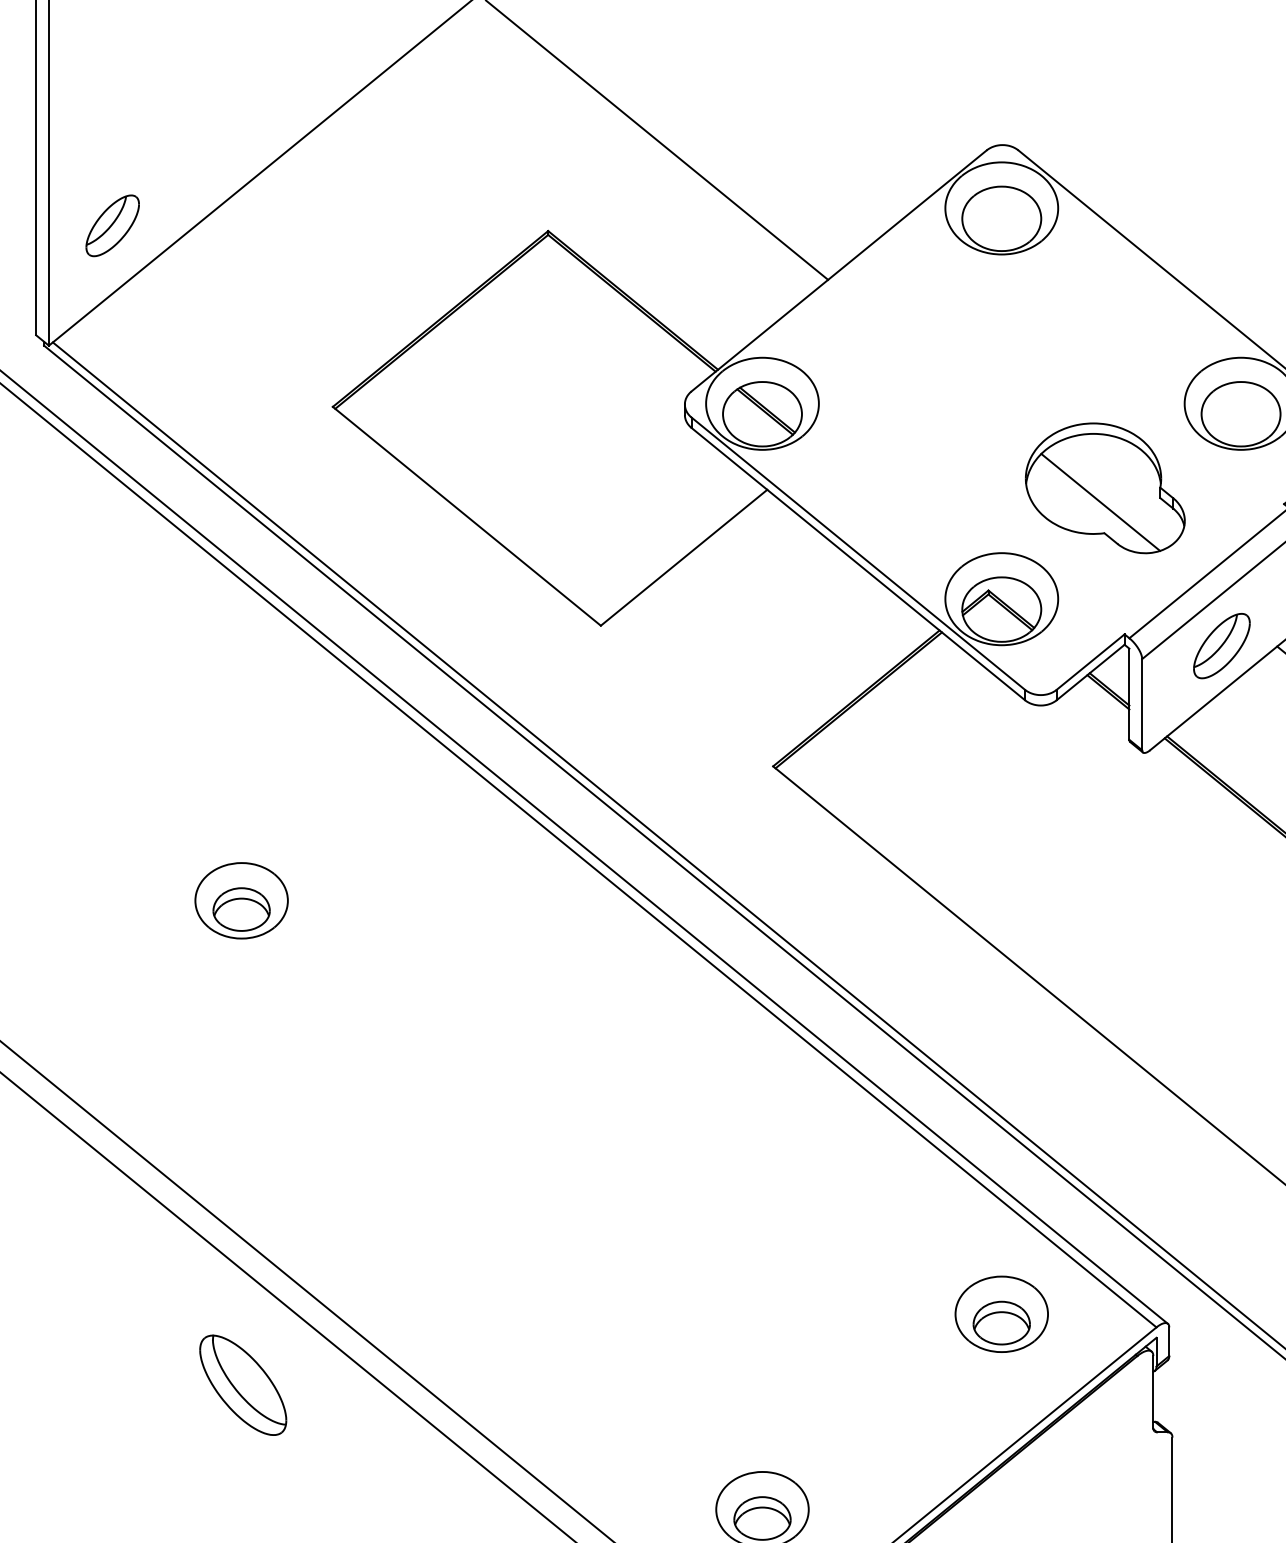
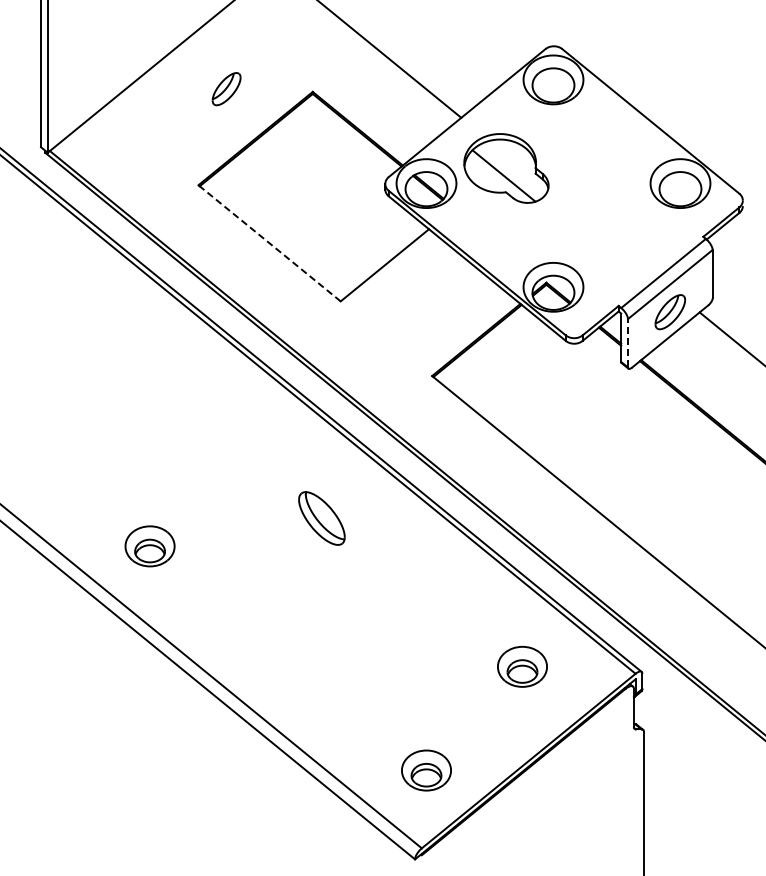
part: (112, 226) -> (226, 89), moved
part: (1105, 488) -> (506, 168), moved
line: (466, 516) -> (269, 243), solid -> dashed
line: (1143, 703) -> (628, 342), solid -> dashed
part: (240, 901) -> (149, 546), moved
part: (1001, 1313) -> (522, 666), moved
part: (242, 1385) -> (321, 518), moved

